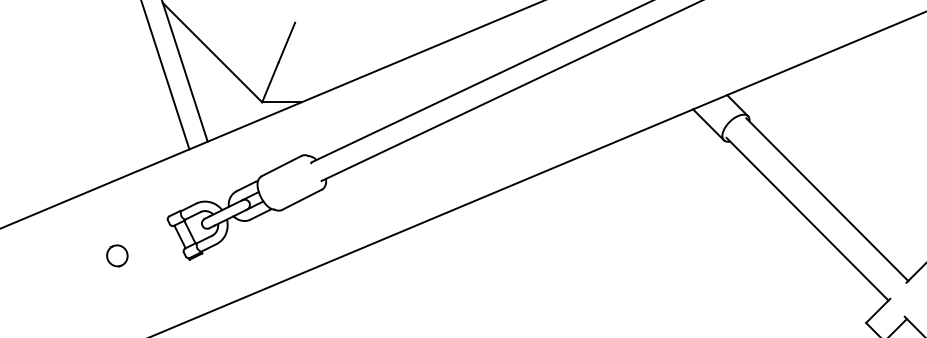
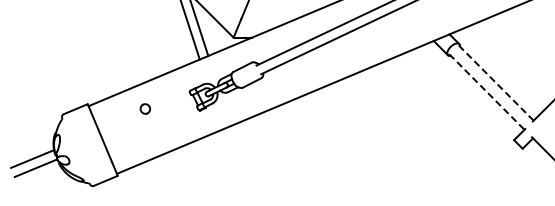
line: (826, 198) -> (495, 82), solid -> dashed
line: (808, 220) -> (487, 92), solid -> dashed
part: (115, 254) -> (144, 108), moved

